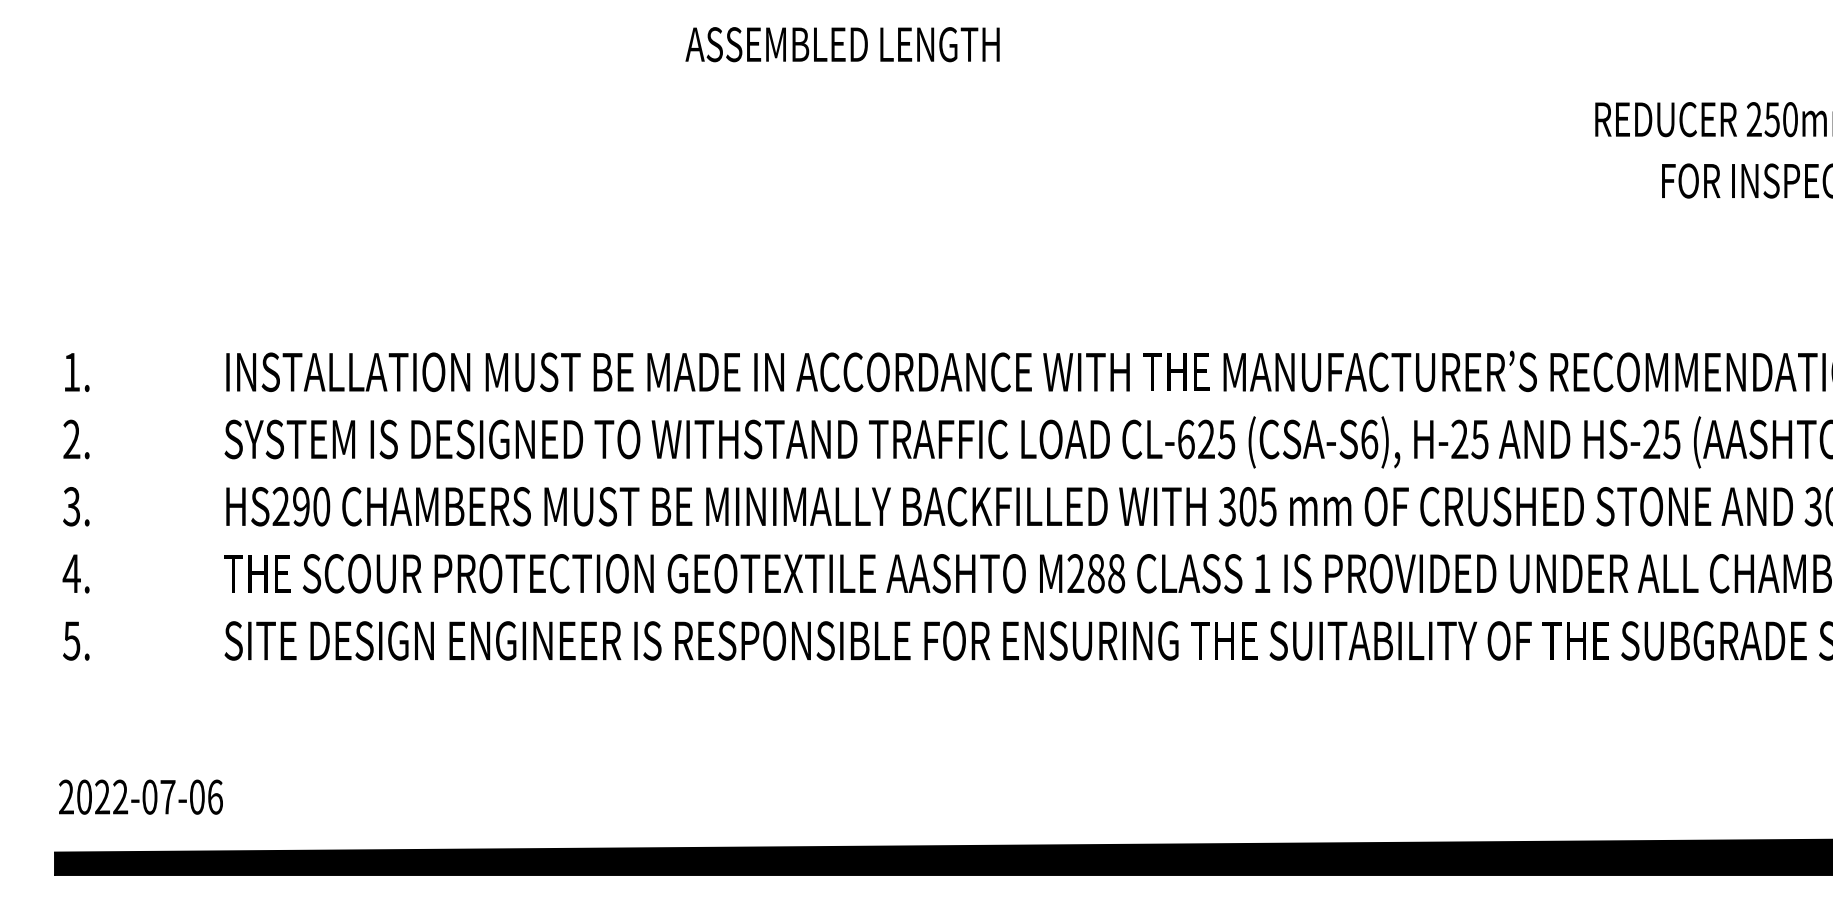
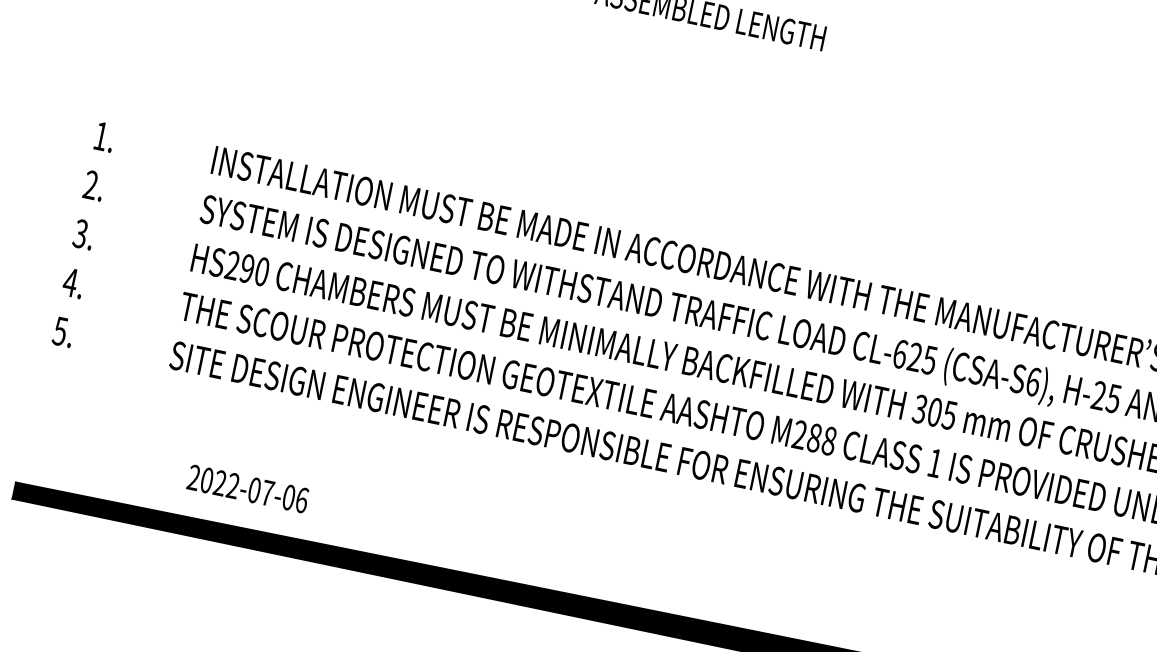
text: (140, 796) -> (247, 488), moved

